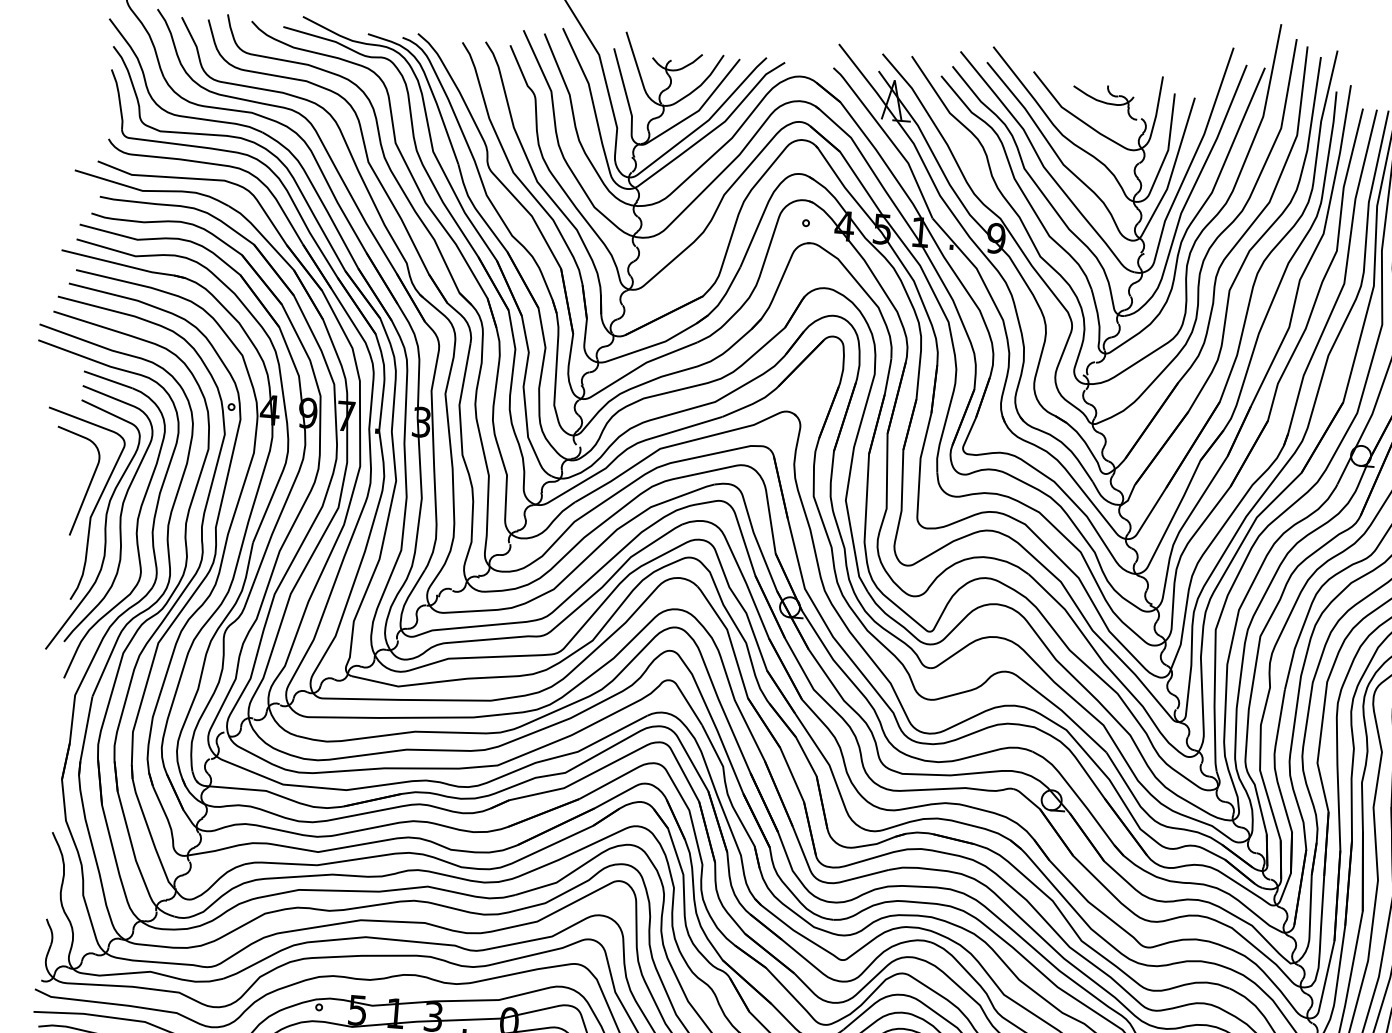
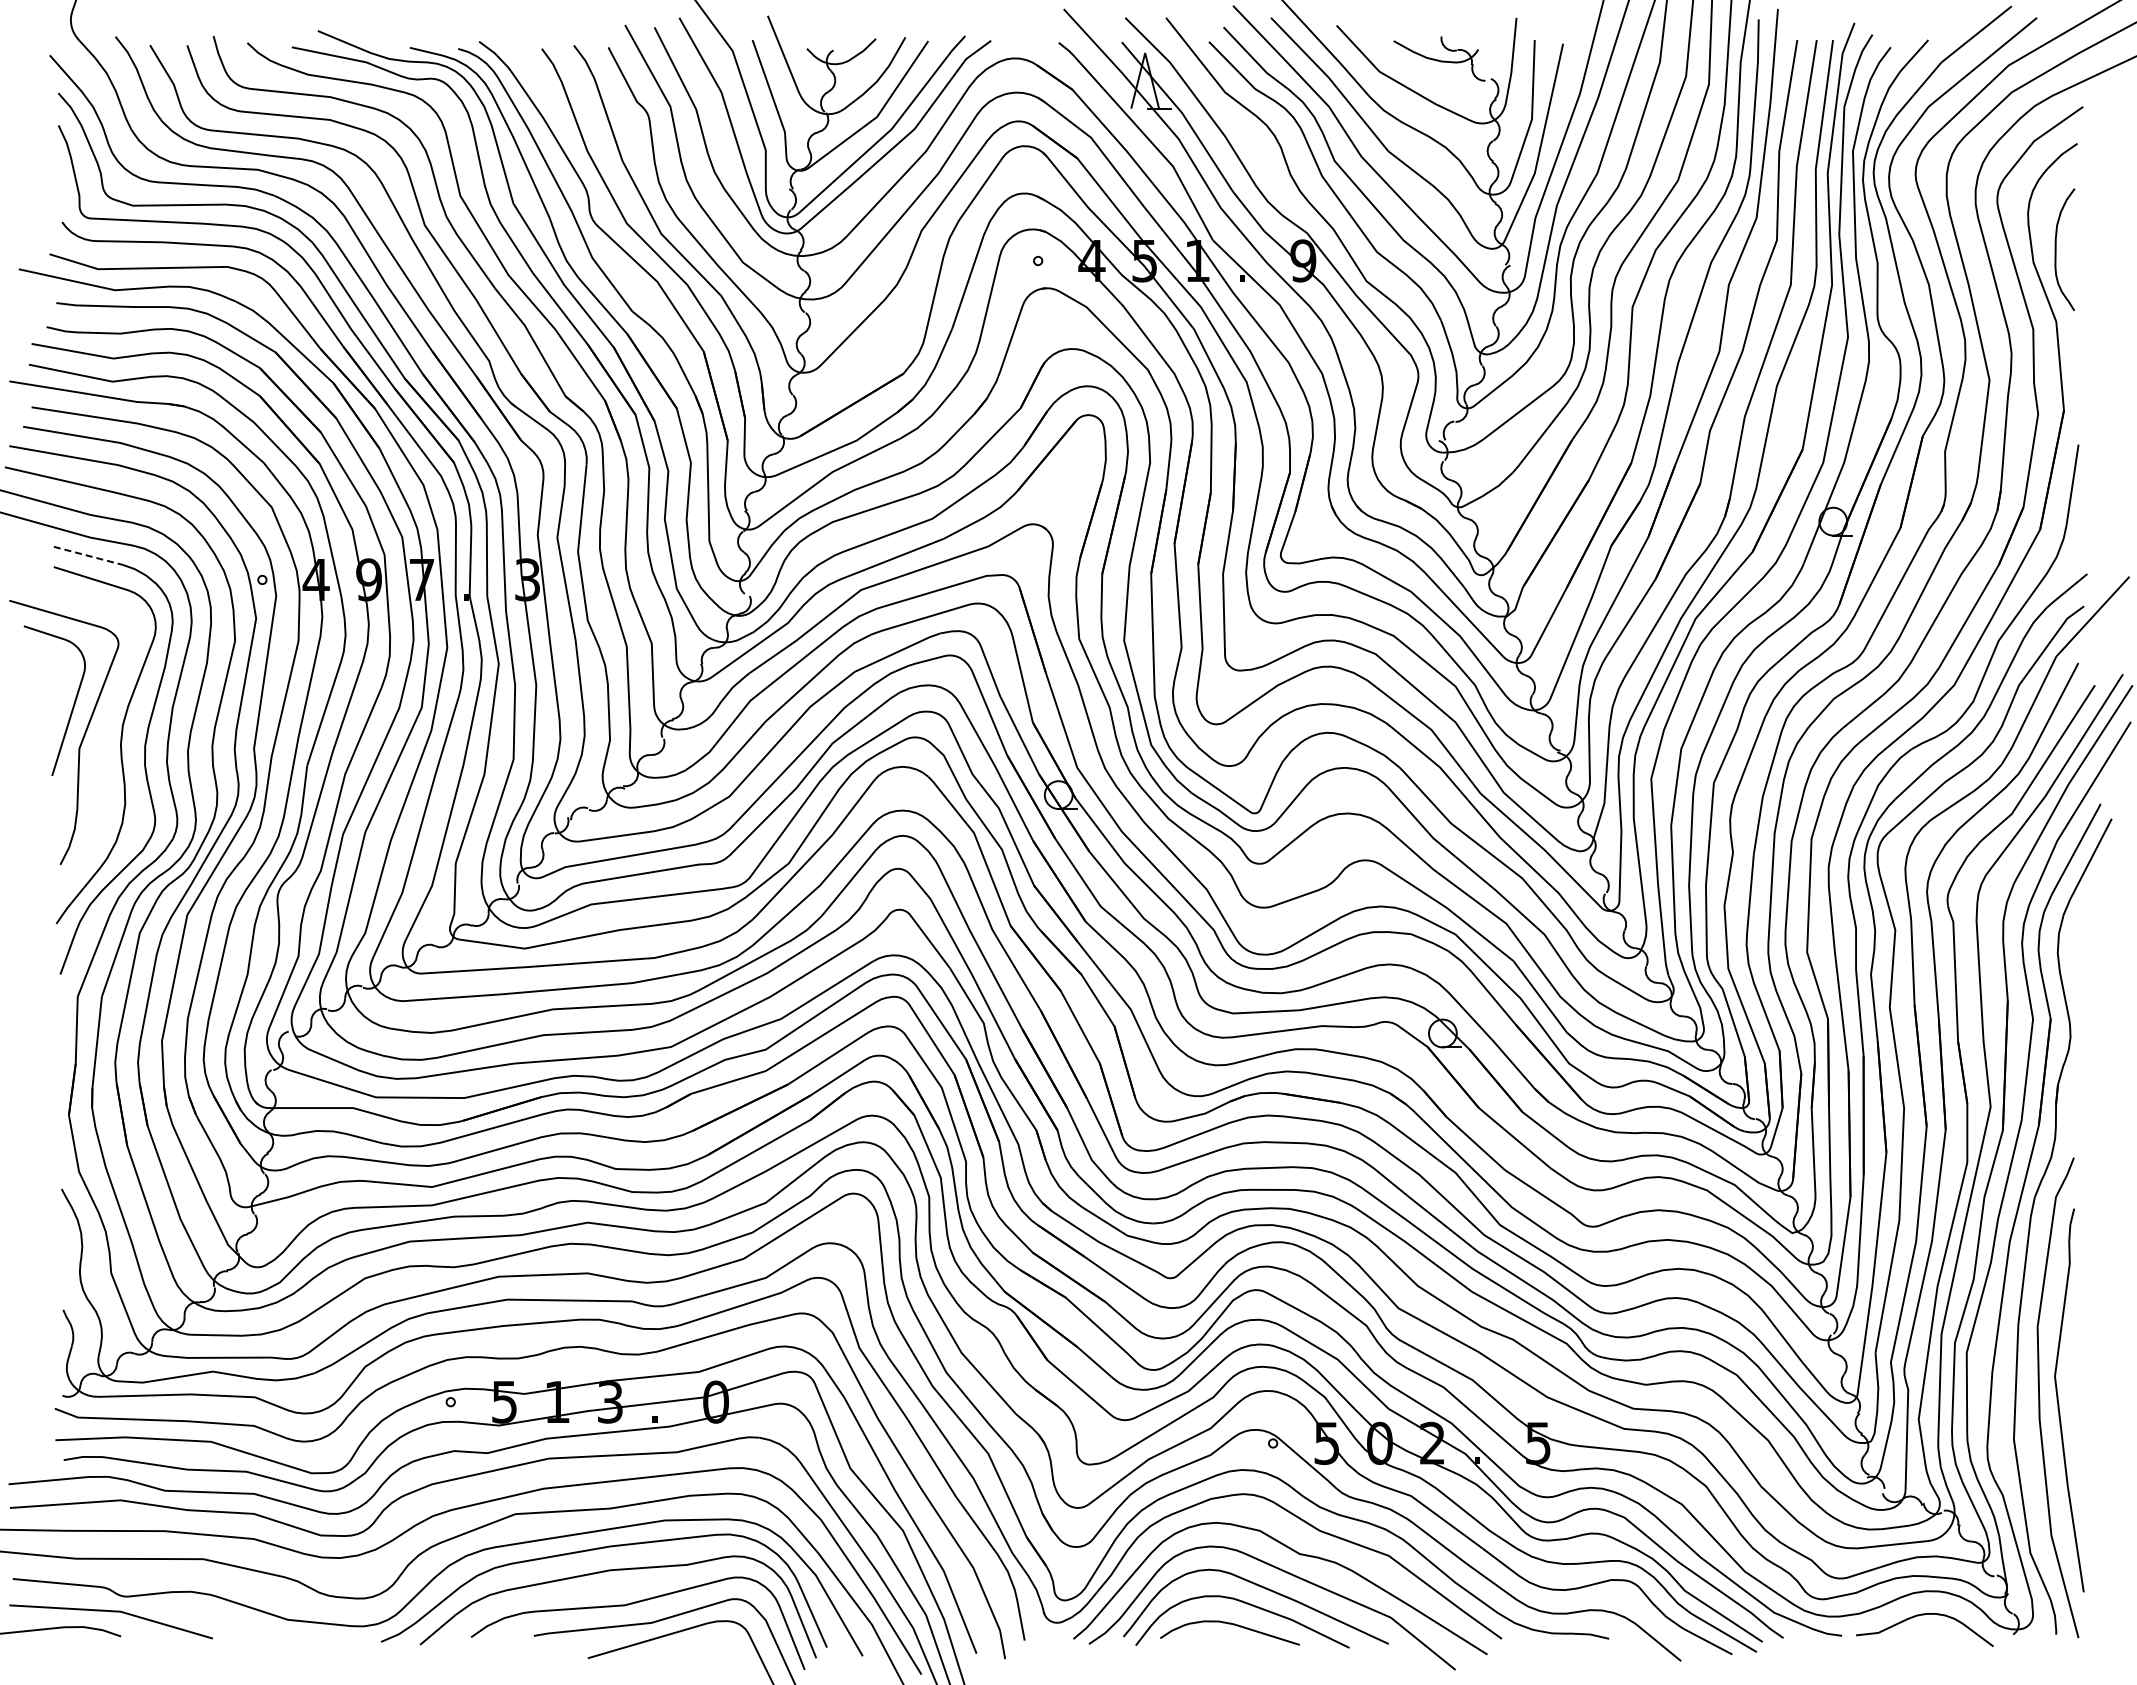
line: (108, 379) -> (88, 555), solid -> dashed
curve: (105, 527) -> (100, 761), removed

